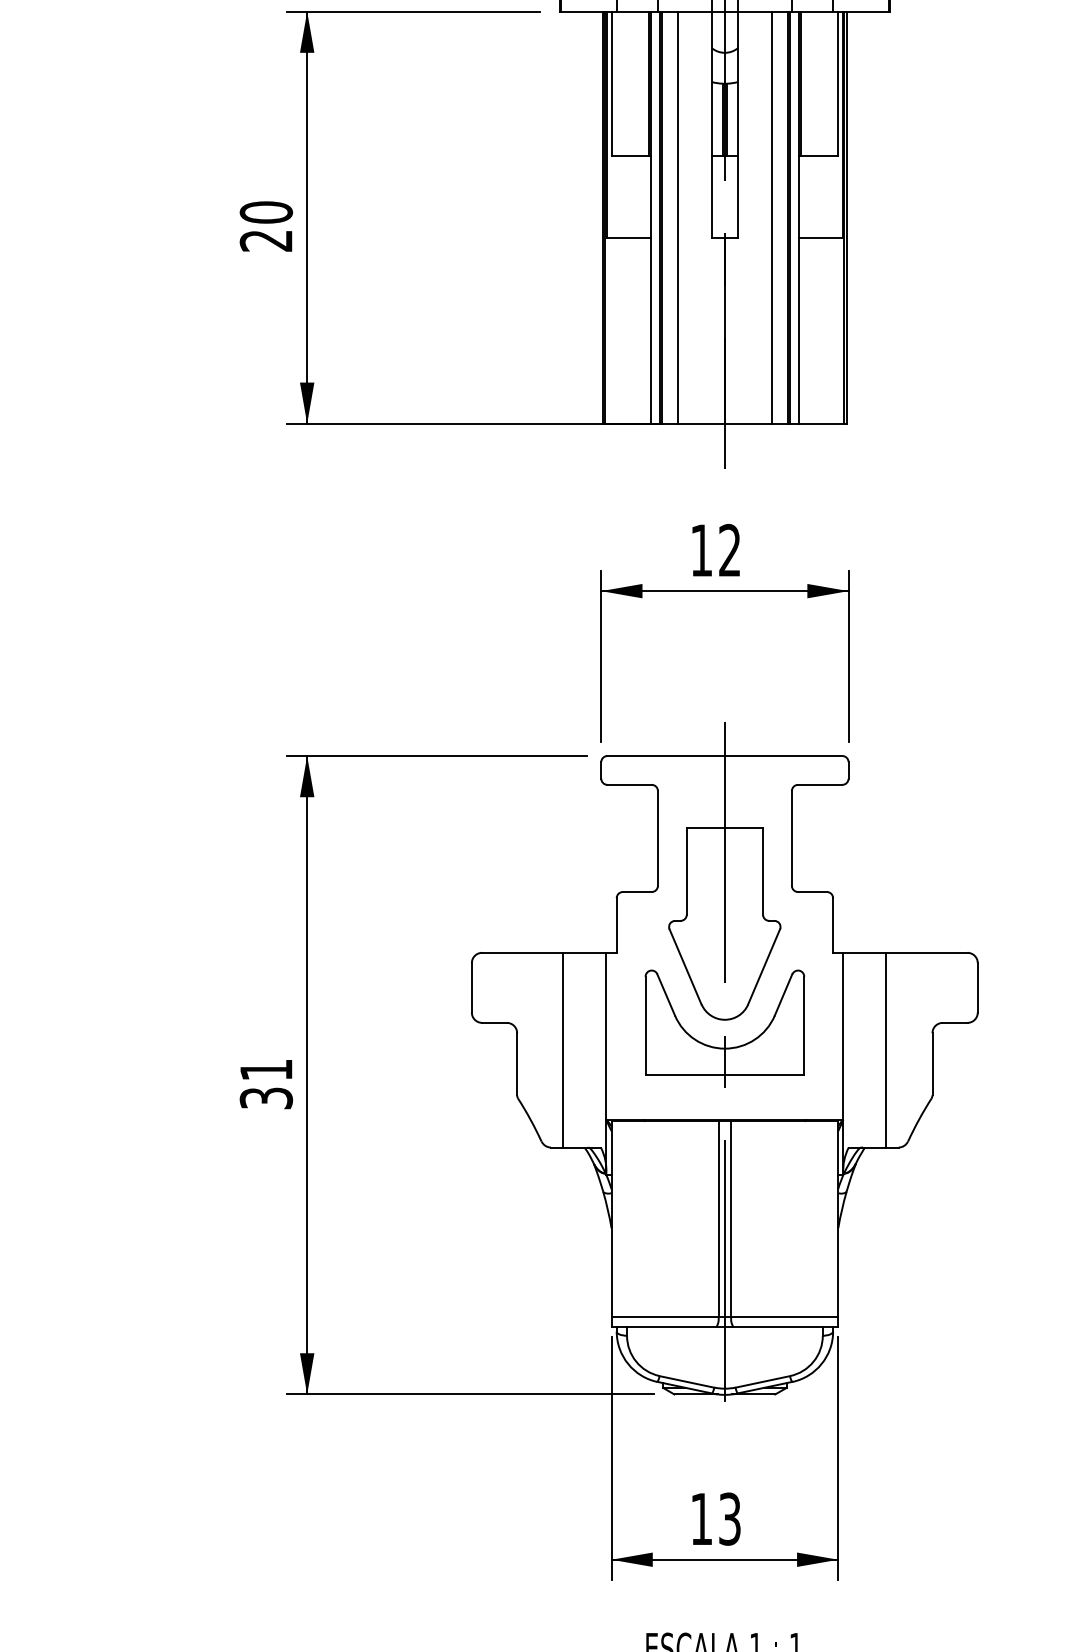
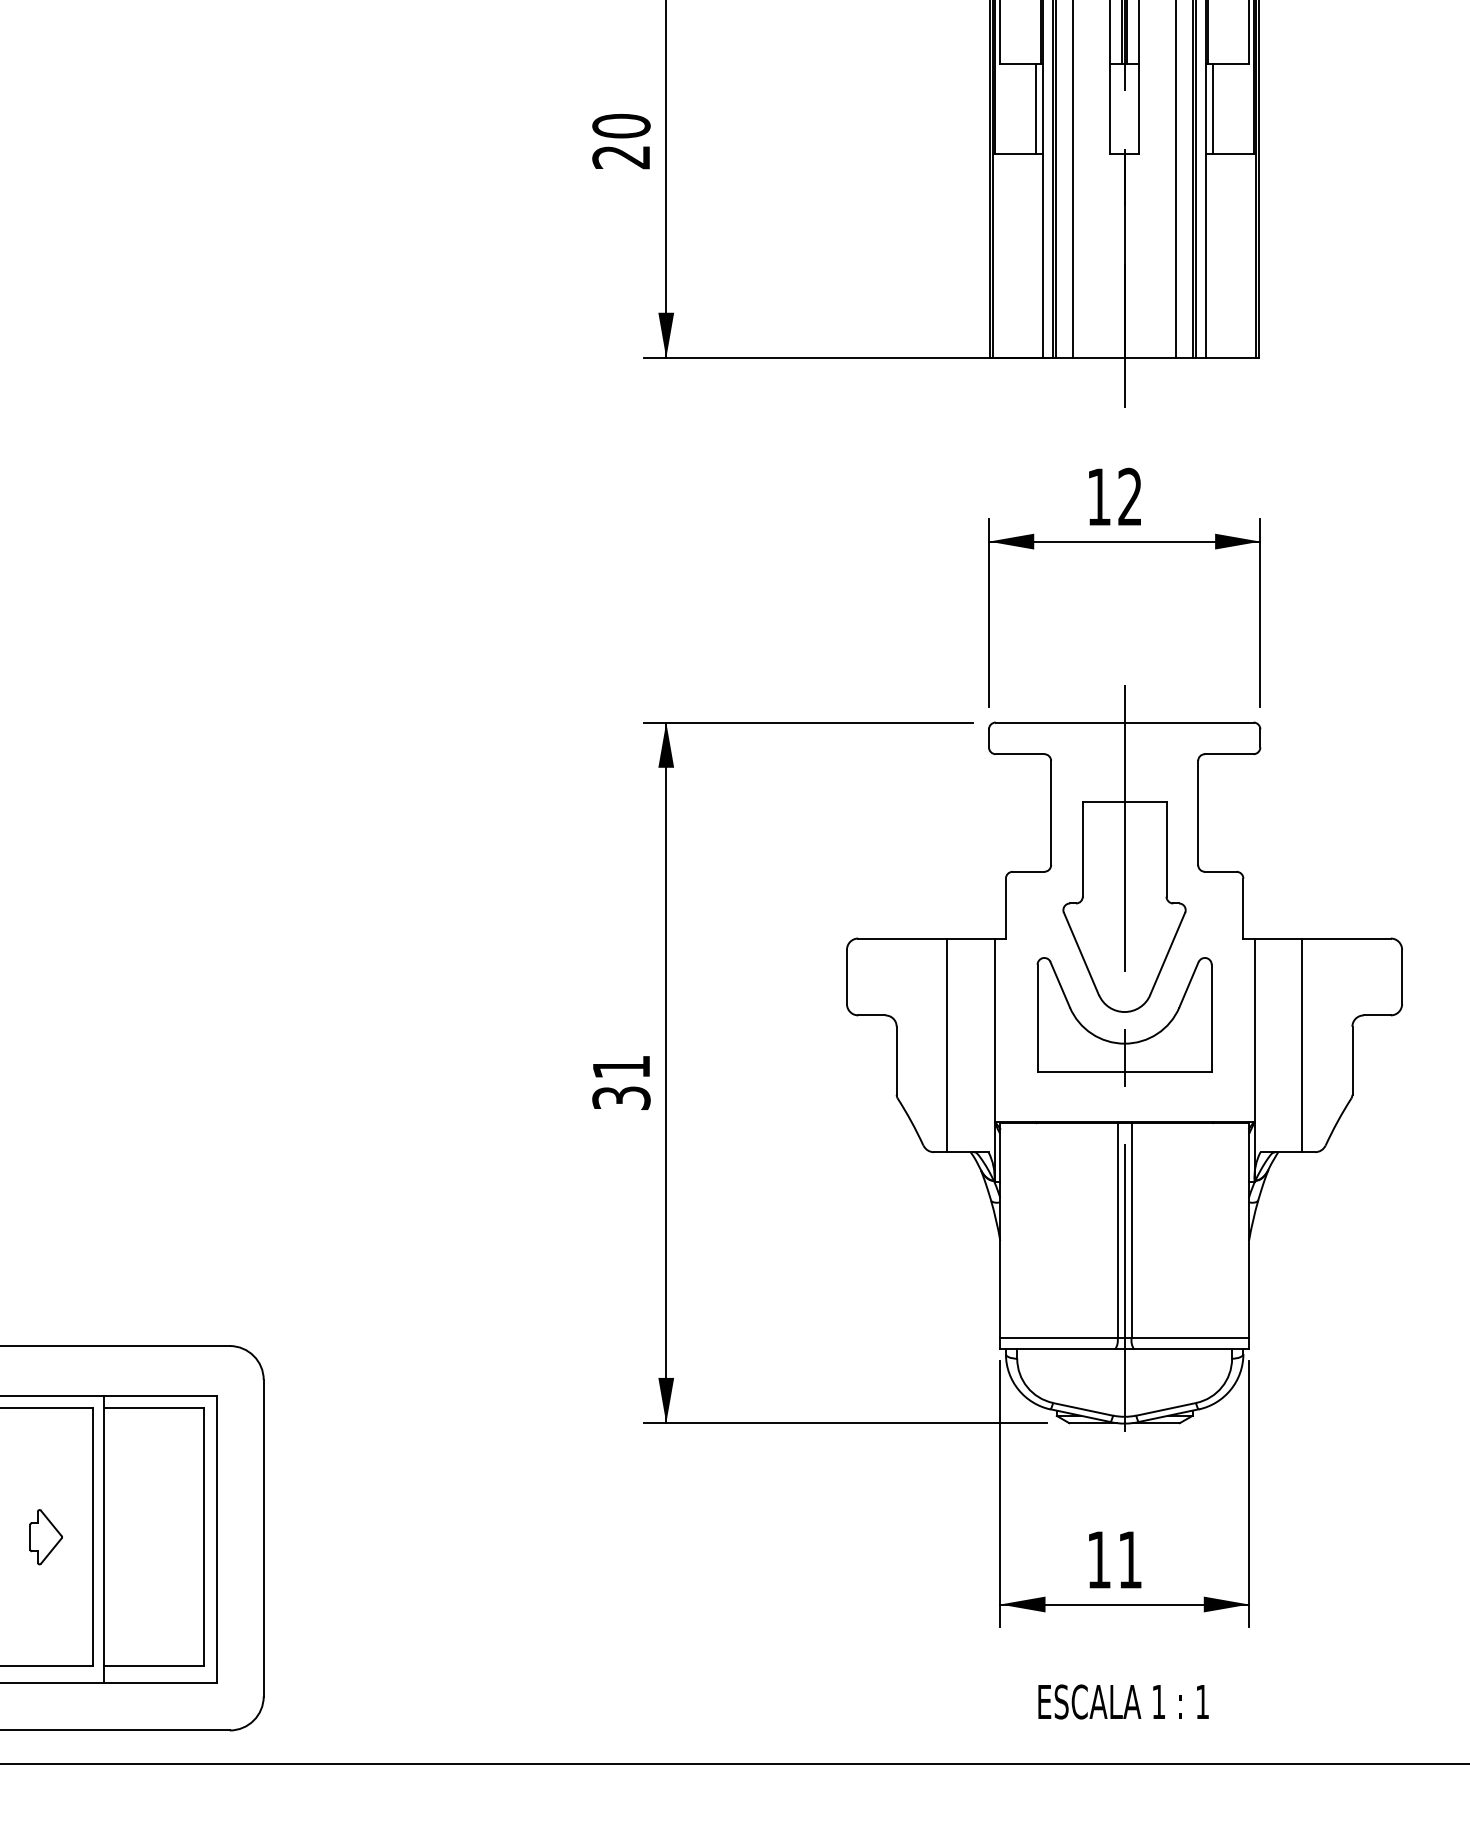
line: (643, 197) -> (1035, 109), added
line: (805, 197) -> (1213, 109), added
text: (729, 1518) -> (1129, 1559), 13 -> 11

